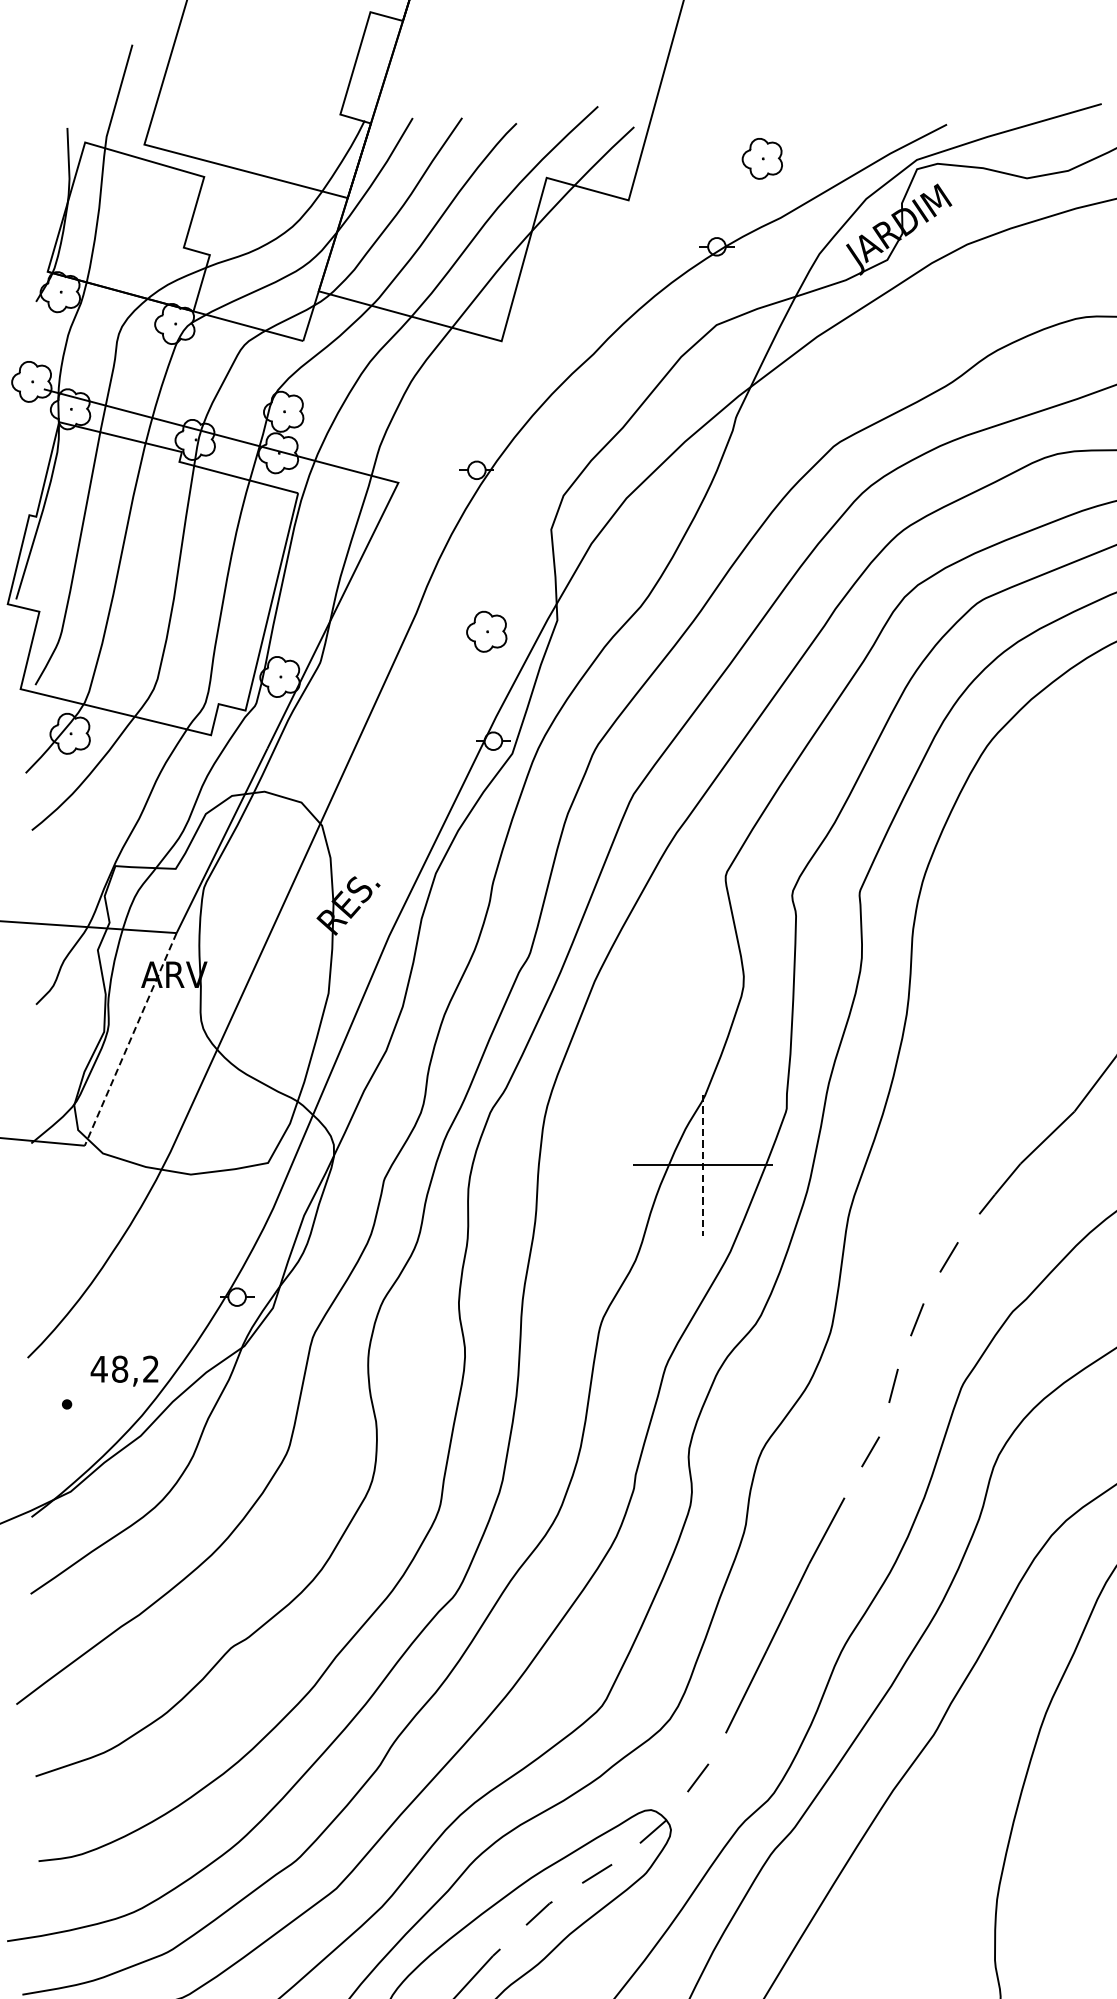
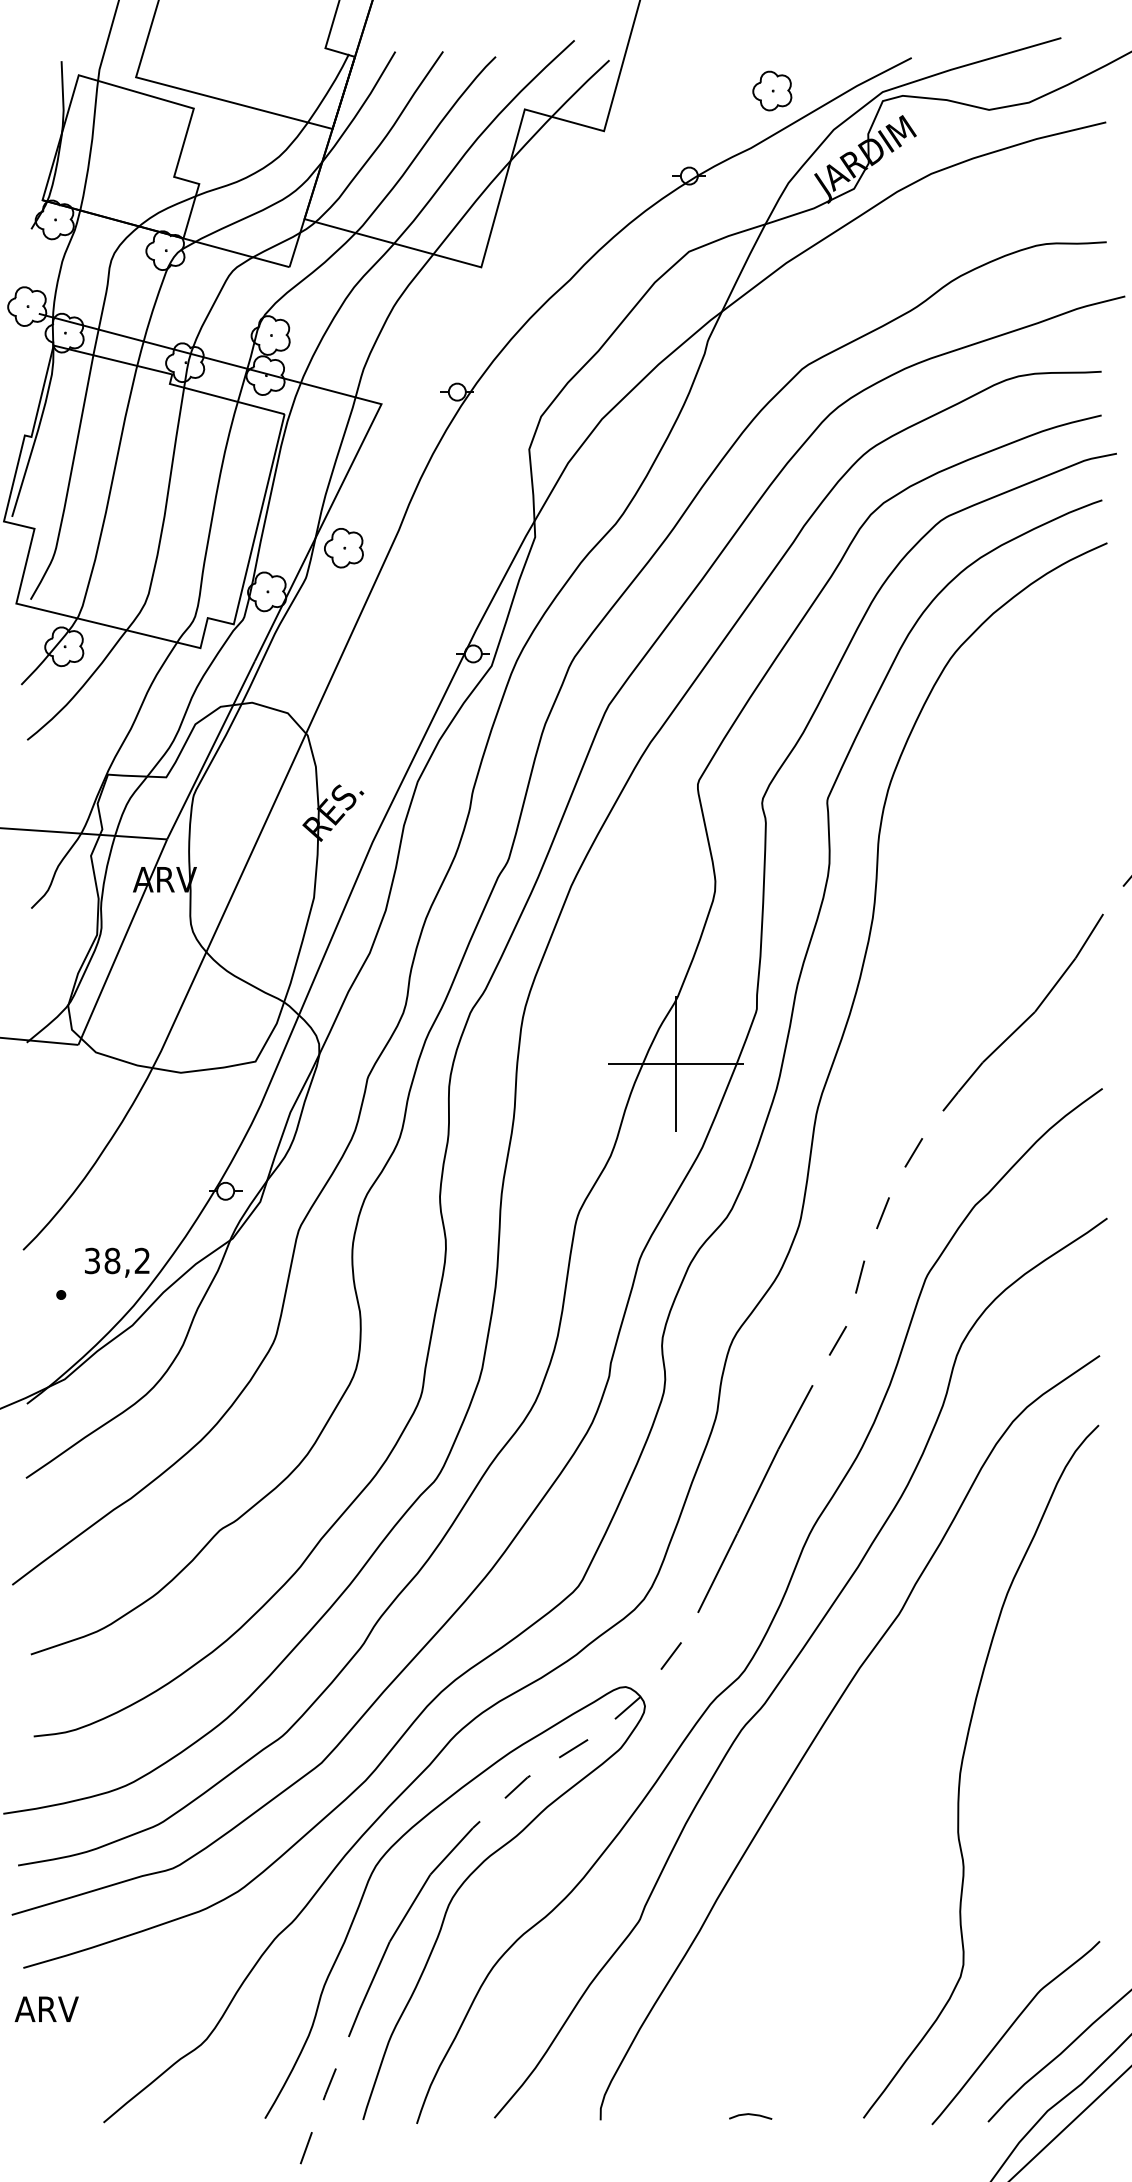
part: (762, 158) -> (772, 90), moved
part: (486, 632) -> (343, 548), moved
line: (130, 1039) -> (122, 942), dashed -> solid
line: (702, 1164) -> (675, 1063), dashed -> solid
text: (99, 1368) -> (92, 1260), 48,2 -> 38,2

